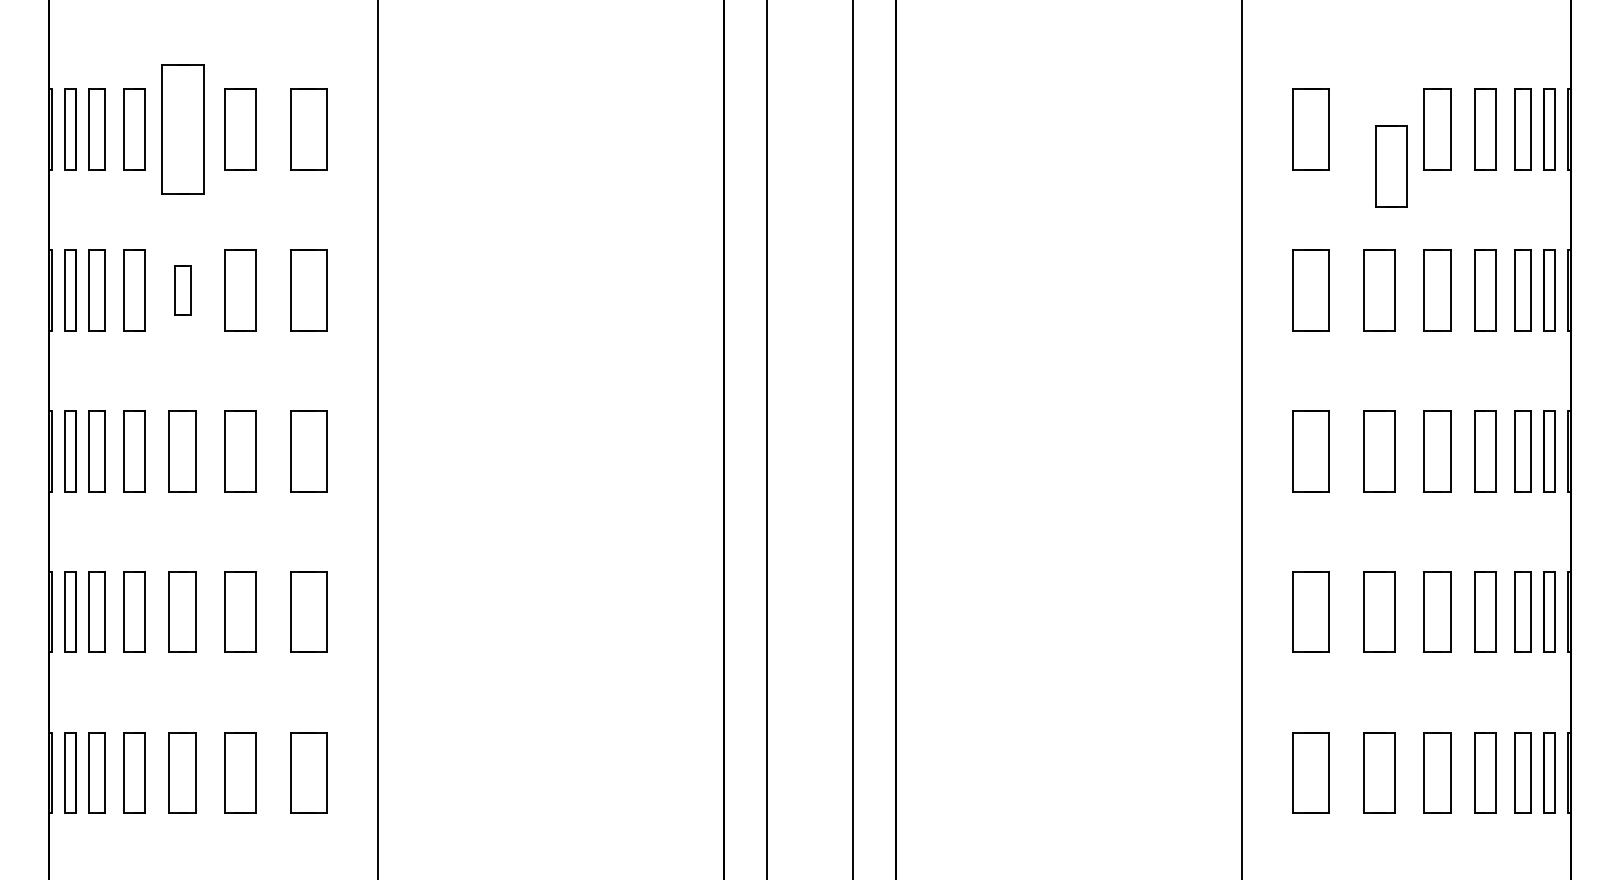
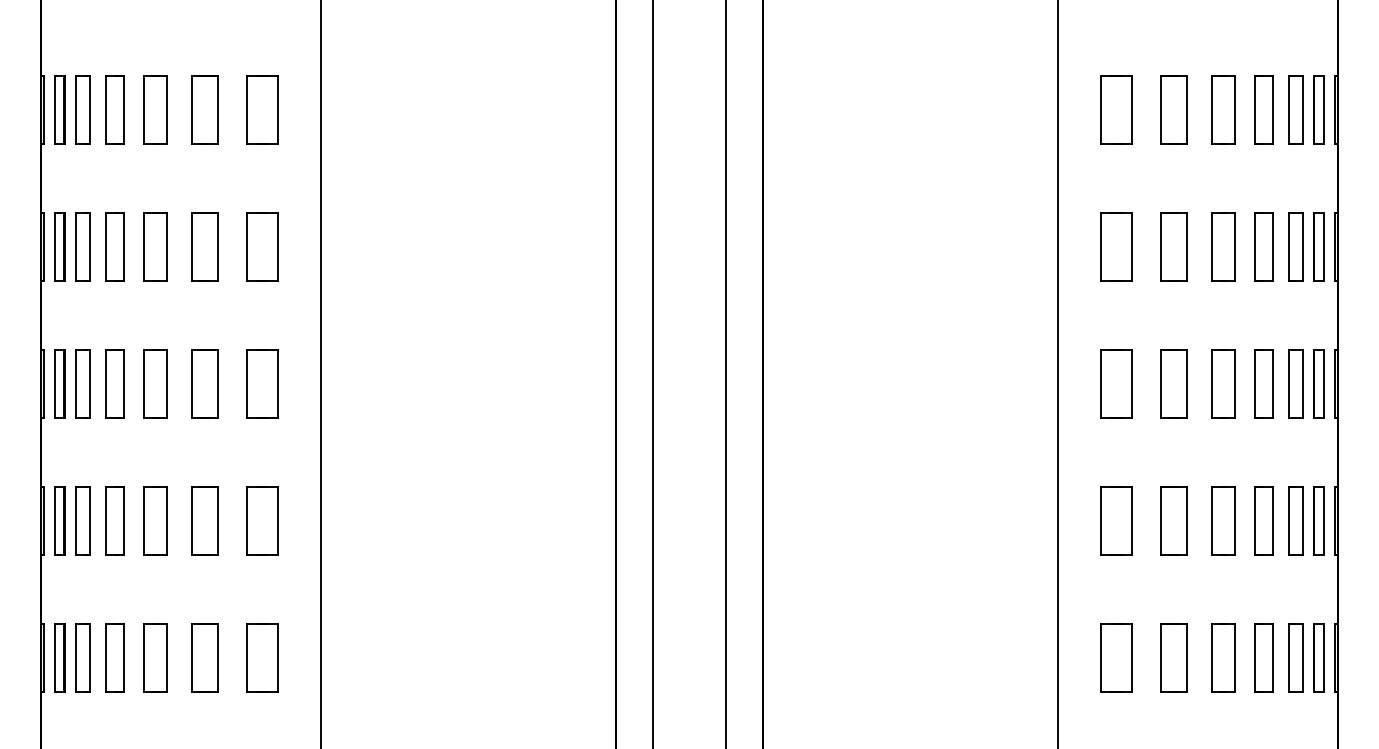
part: (182, 129) -> (155, 110), size x0.62
part: (1391, 166) -> (1174, 110), moved
part: (182, 290) -> (155, 247), size x1.67

